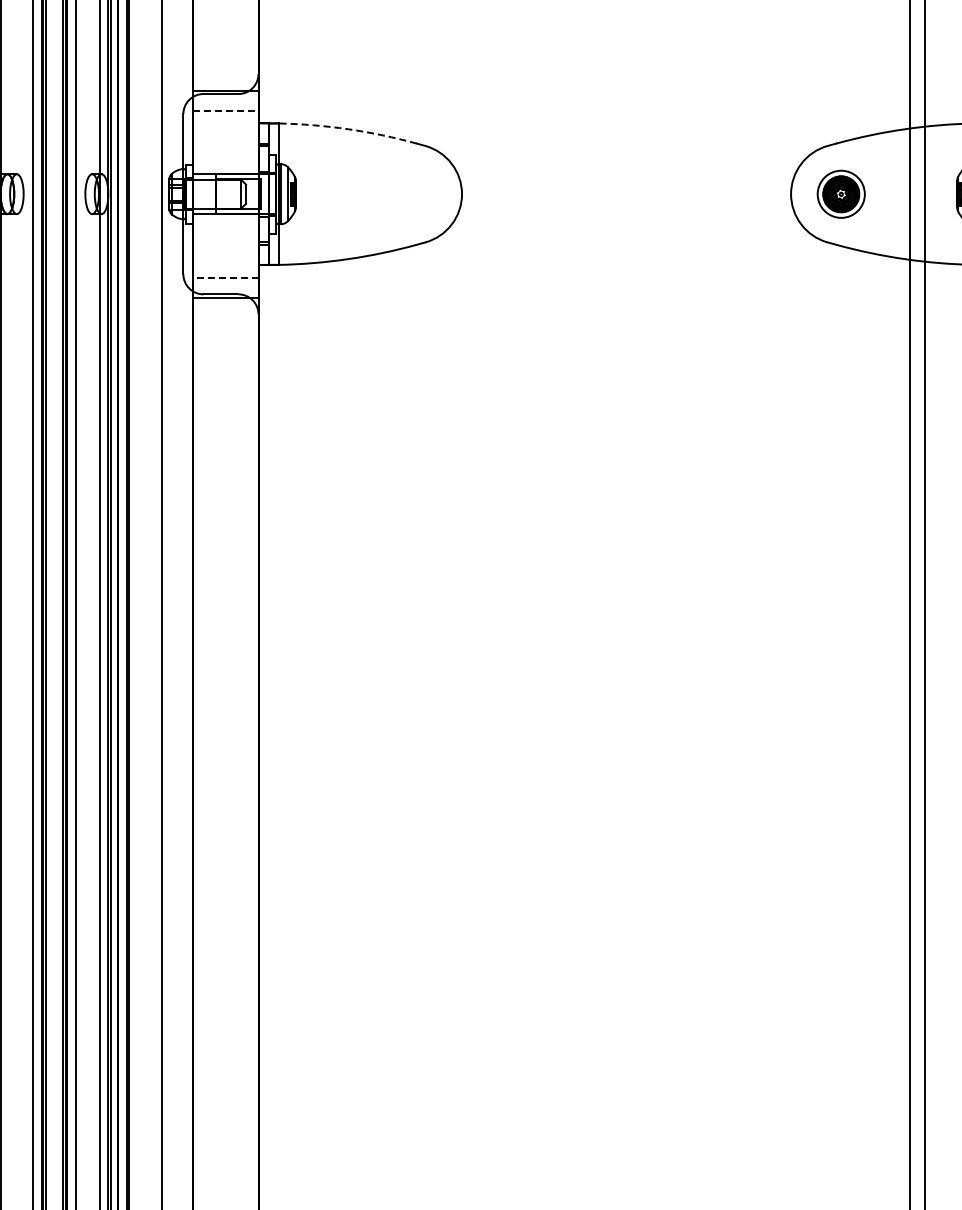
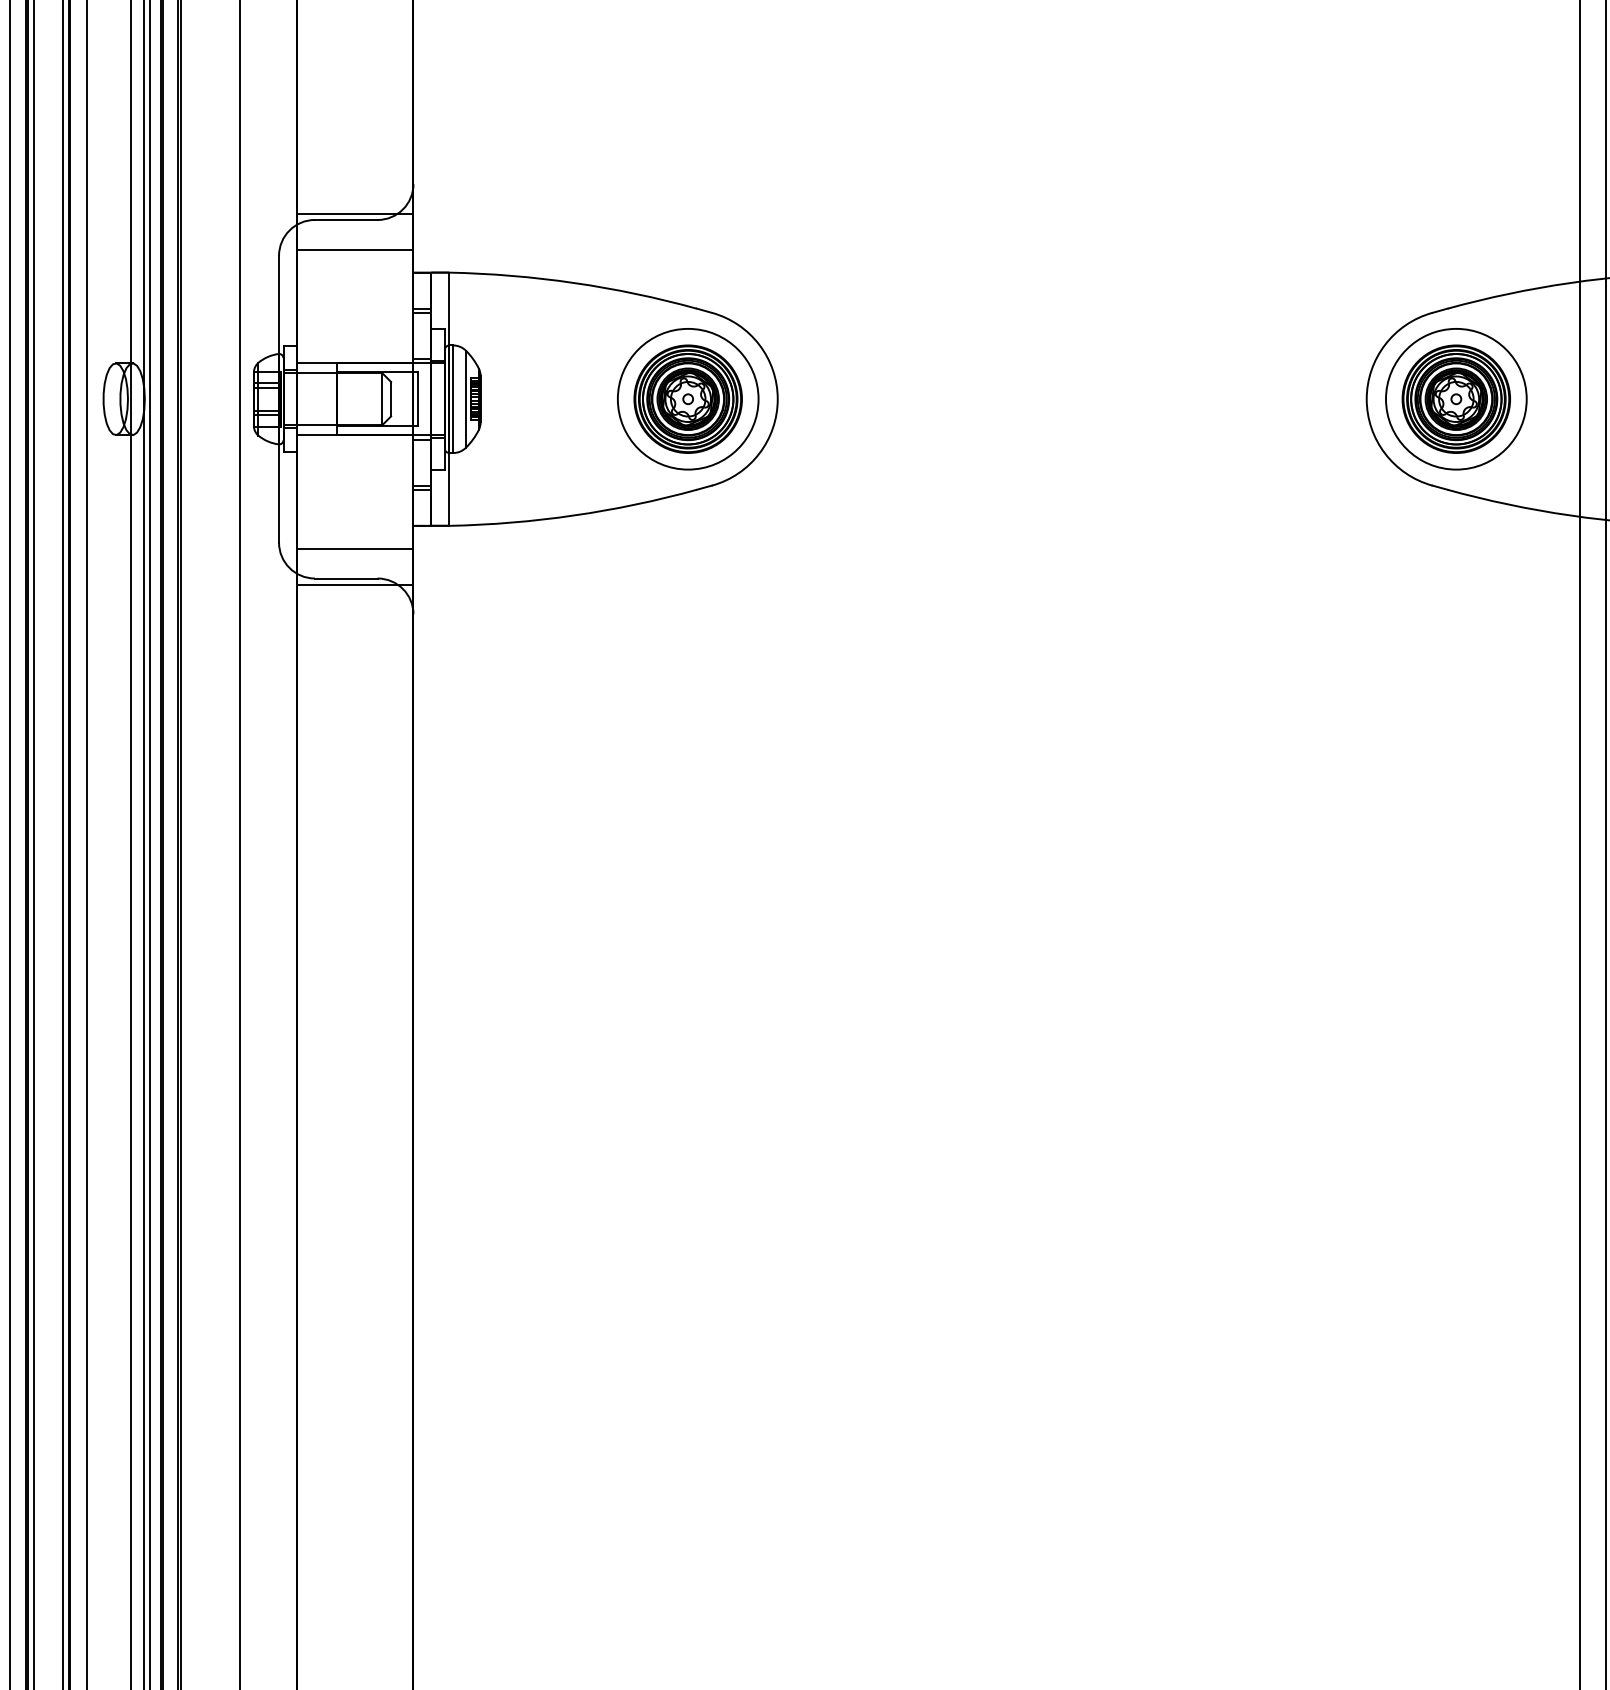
line: (225, 110) -> (354, 249), dashed -> solid
arc: (348, 129) -> (574, 283), dashed -> solid
part: (411, 194) -> (687, 399), added
part: (841, 194) -> (1456, 399), size x1.67
line: (225, 277) -> (354, 548), dashed -> solid

